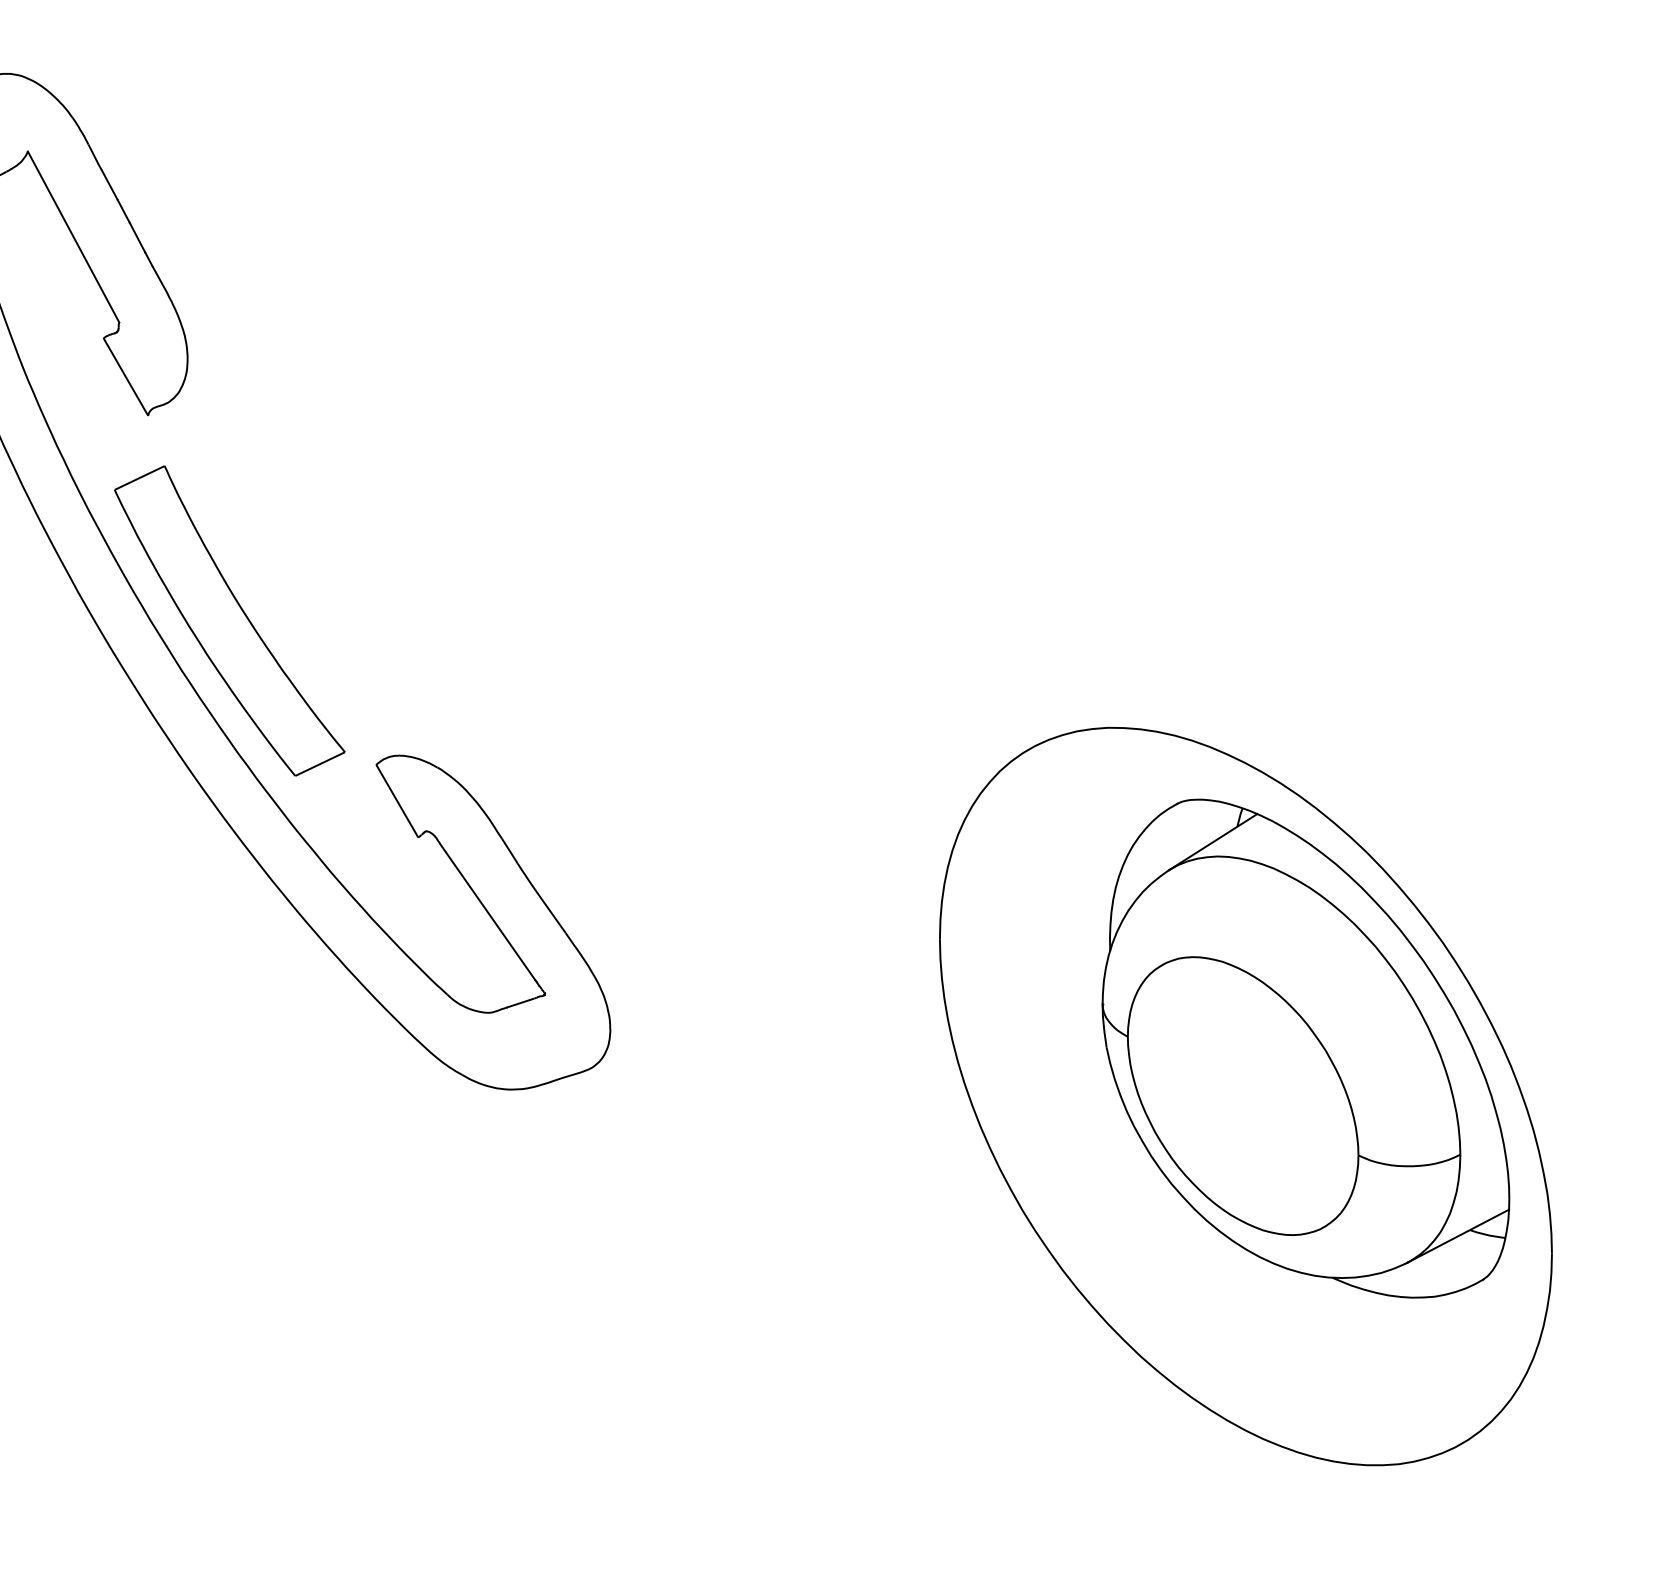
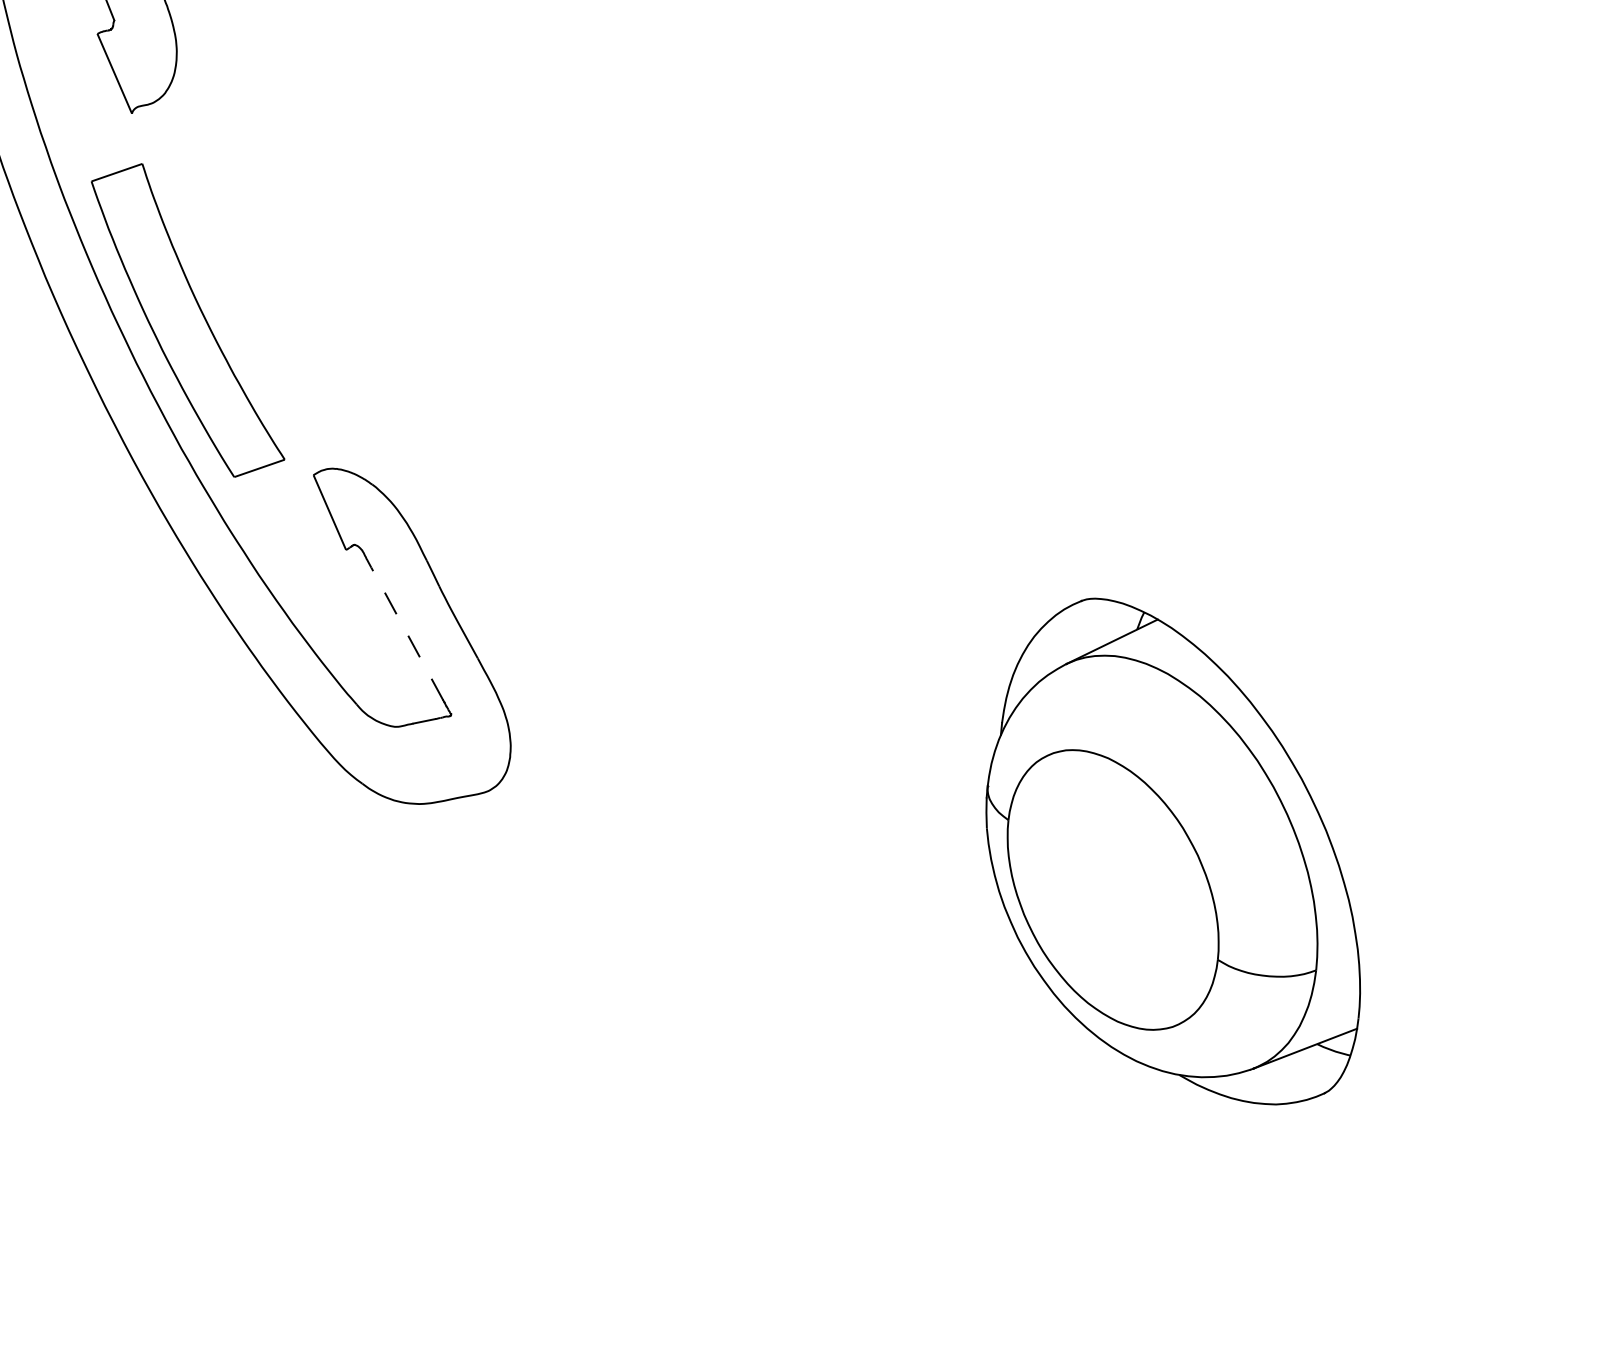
line: (490, 916) -> (407, 634), solid -> dashed
part: (1245, 1096) -> (1115, 890), removed

